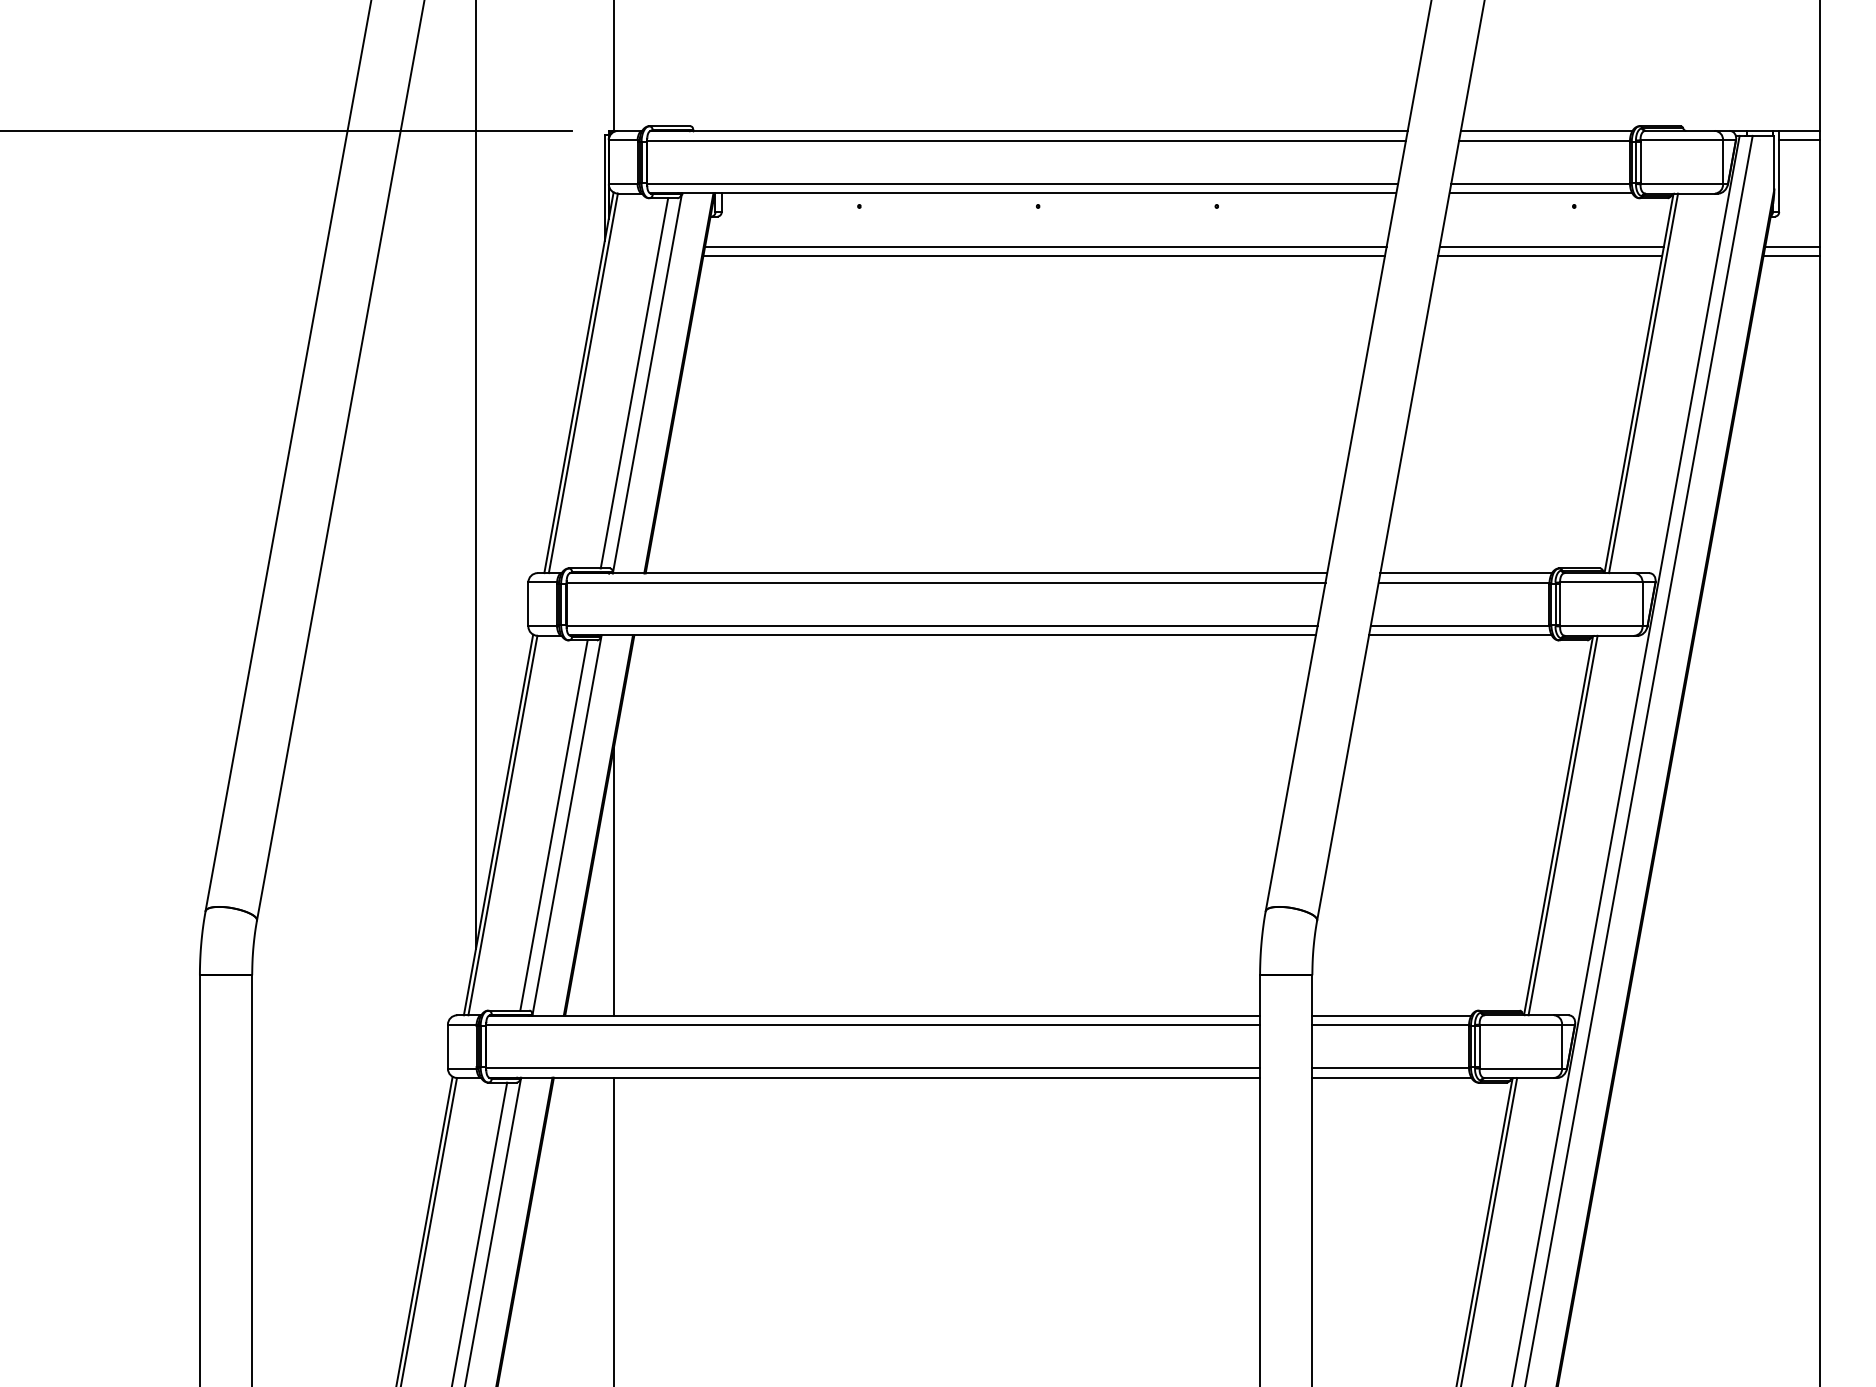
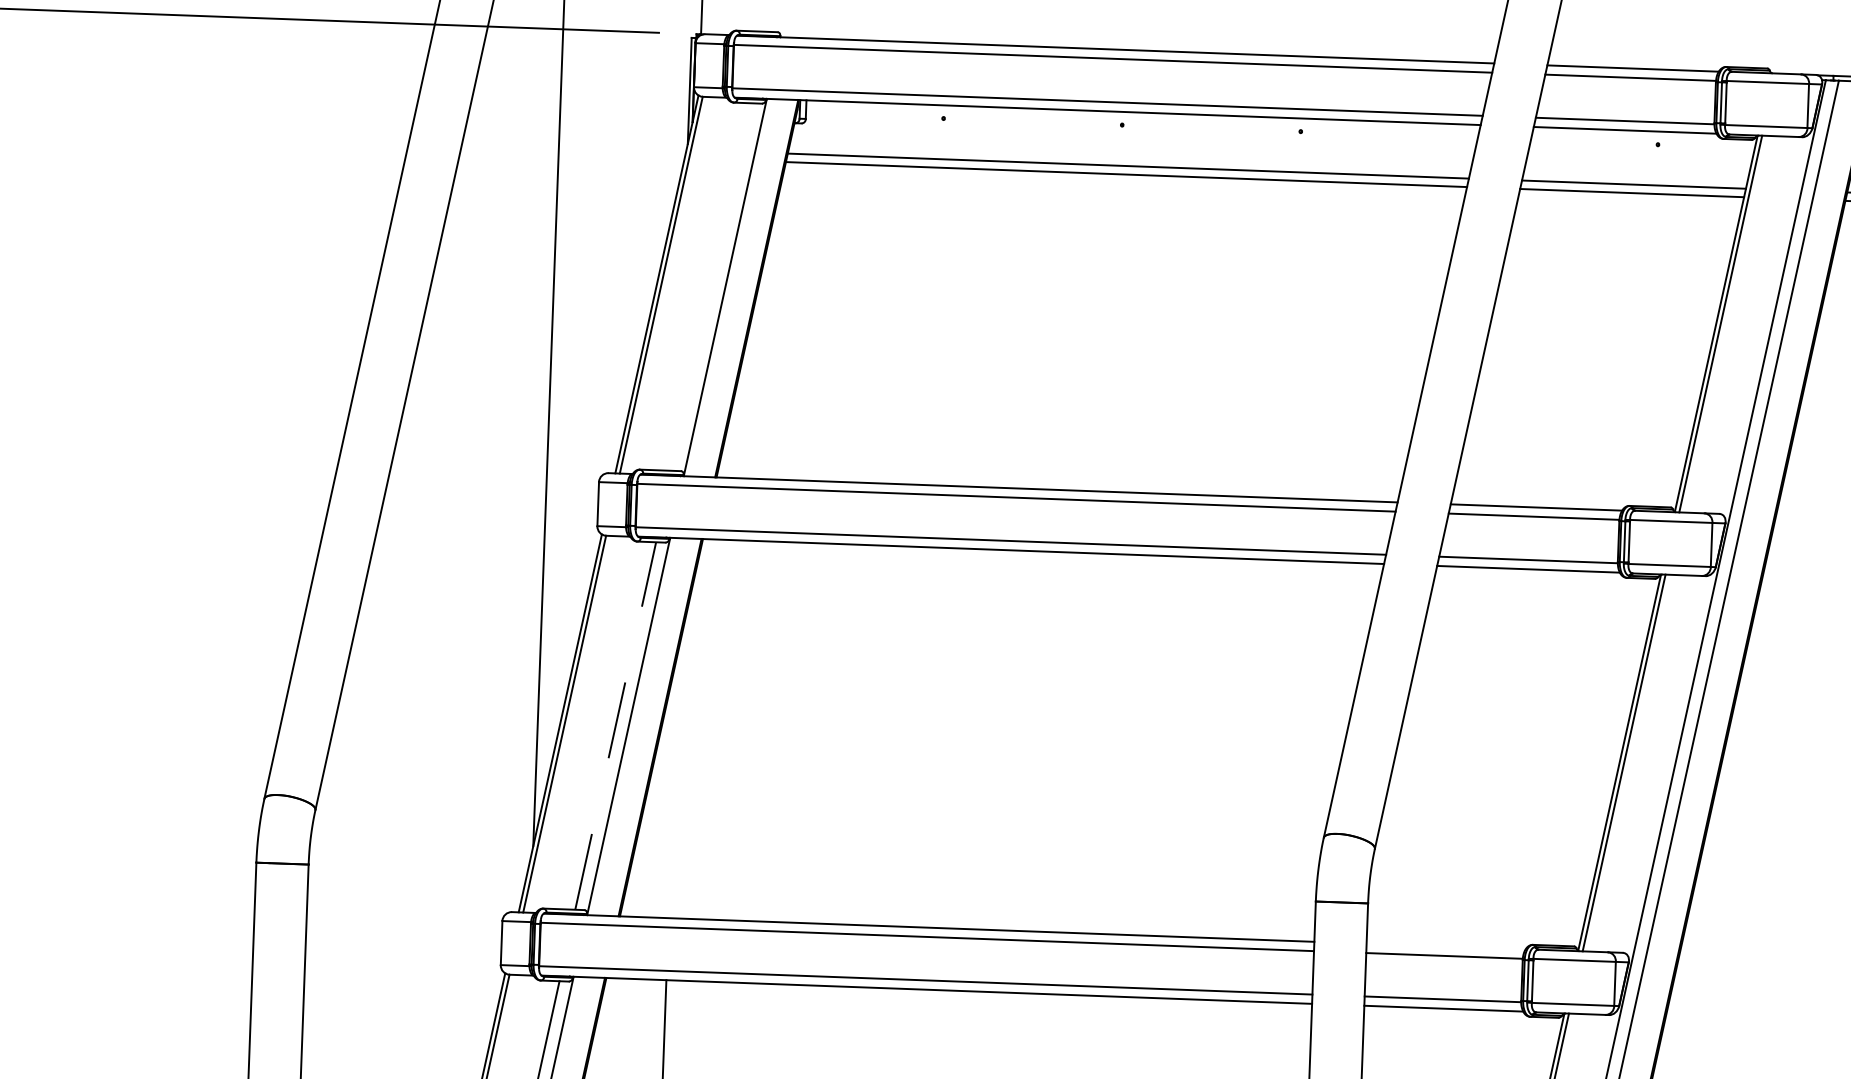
line: (634, 383) -> (712, 287), removed
line: (554, 825) -> (616, 725), solid -> dashed
line: (613, 881) -> (673, 784), removed
line: (1391, 1015) -> (1445, 946), removed

